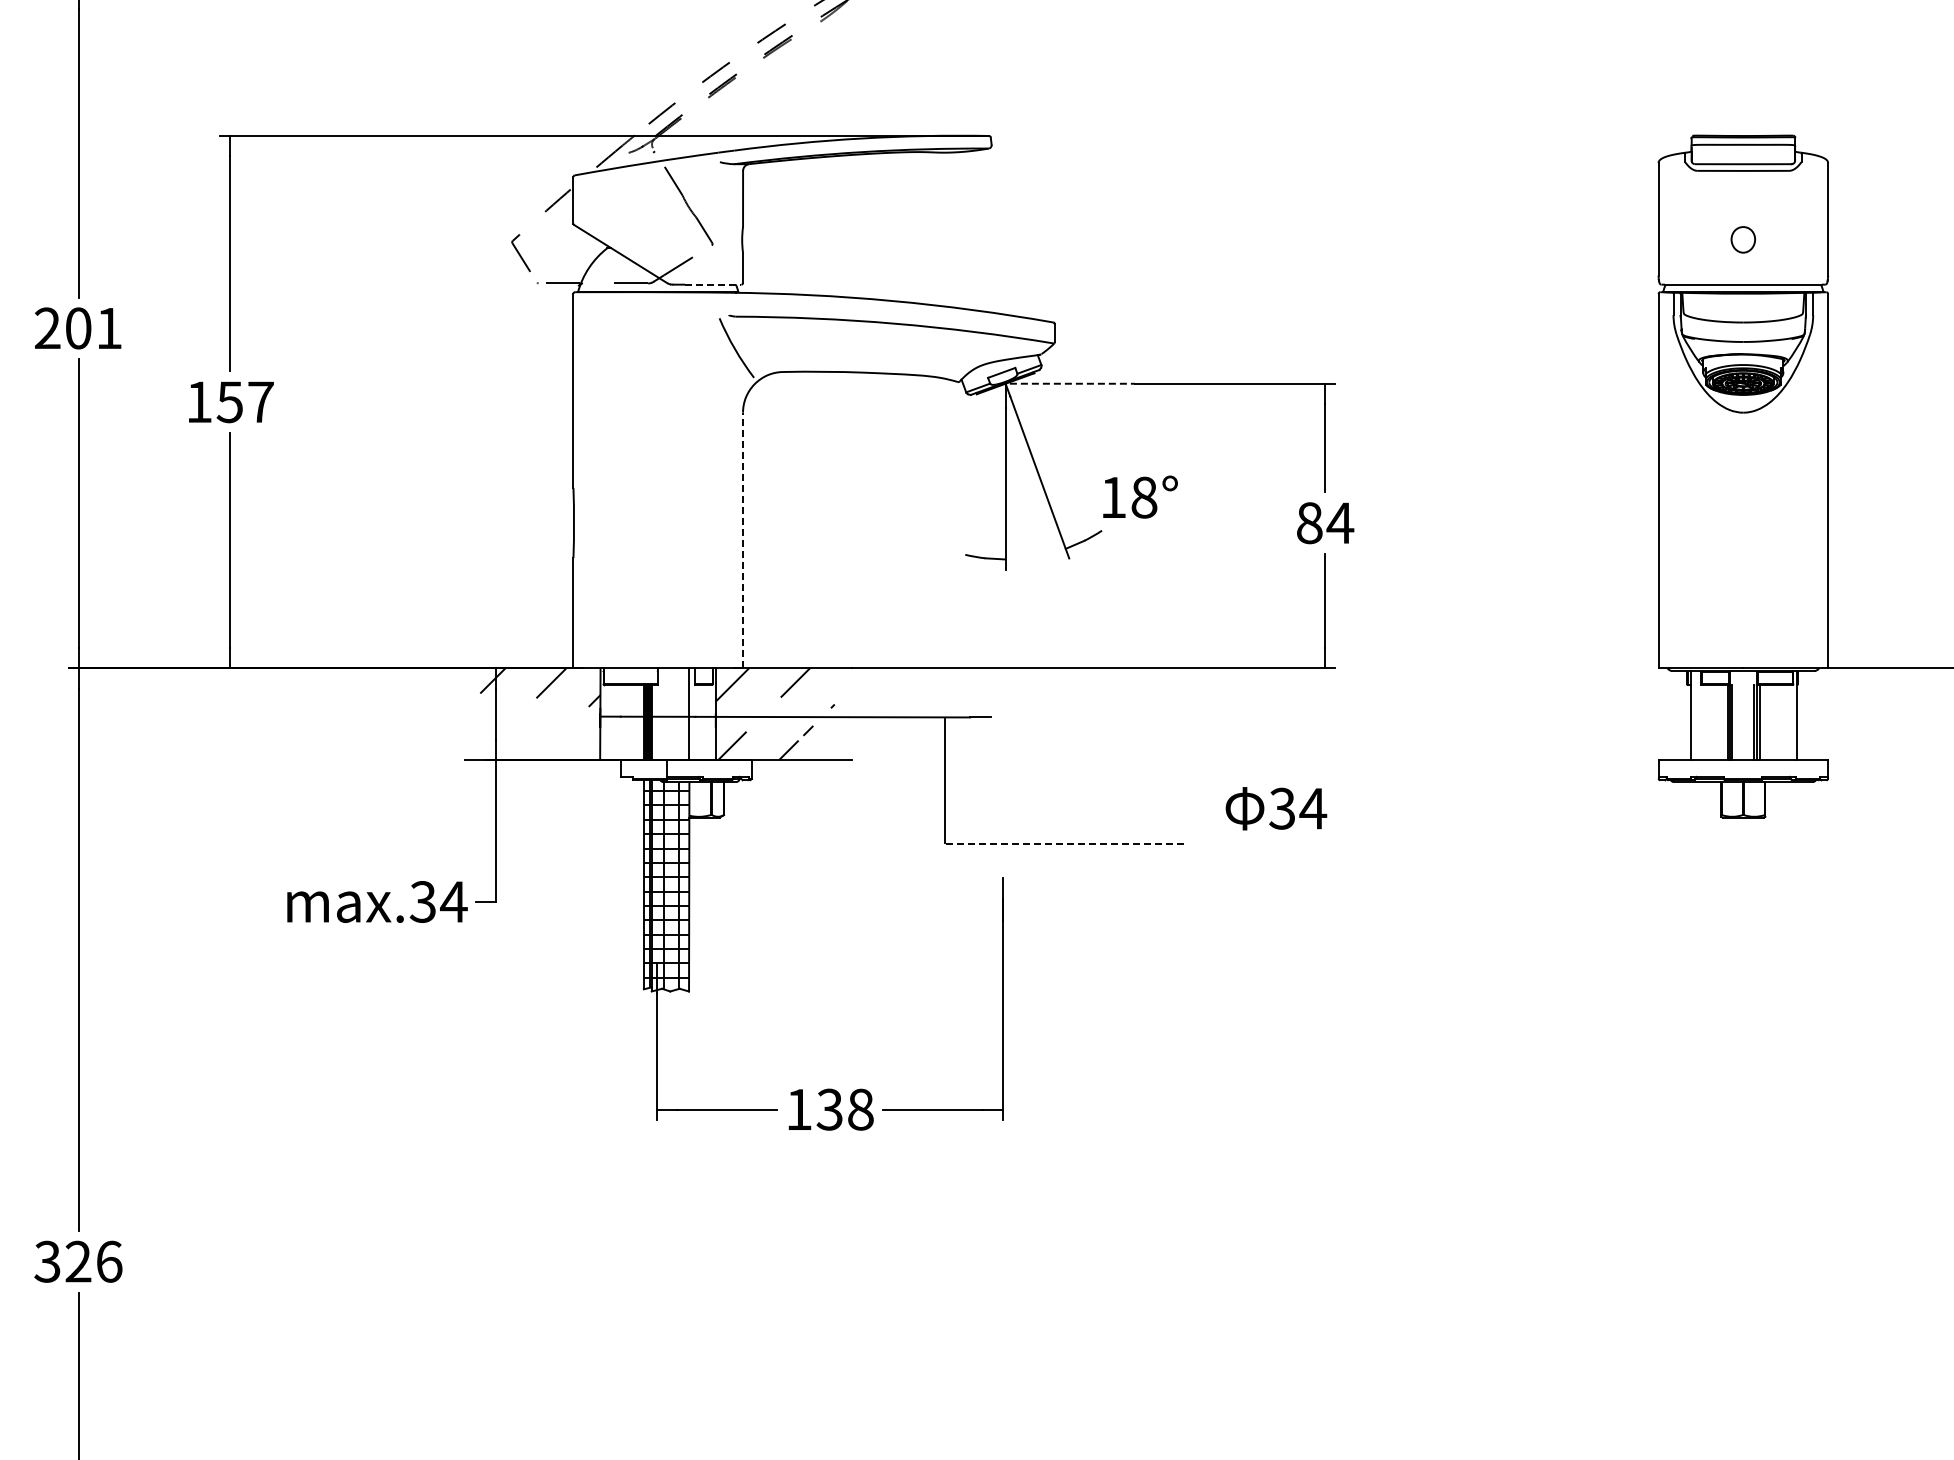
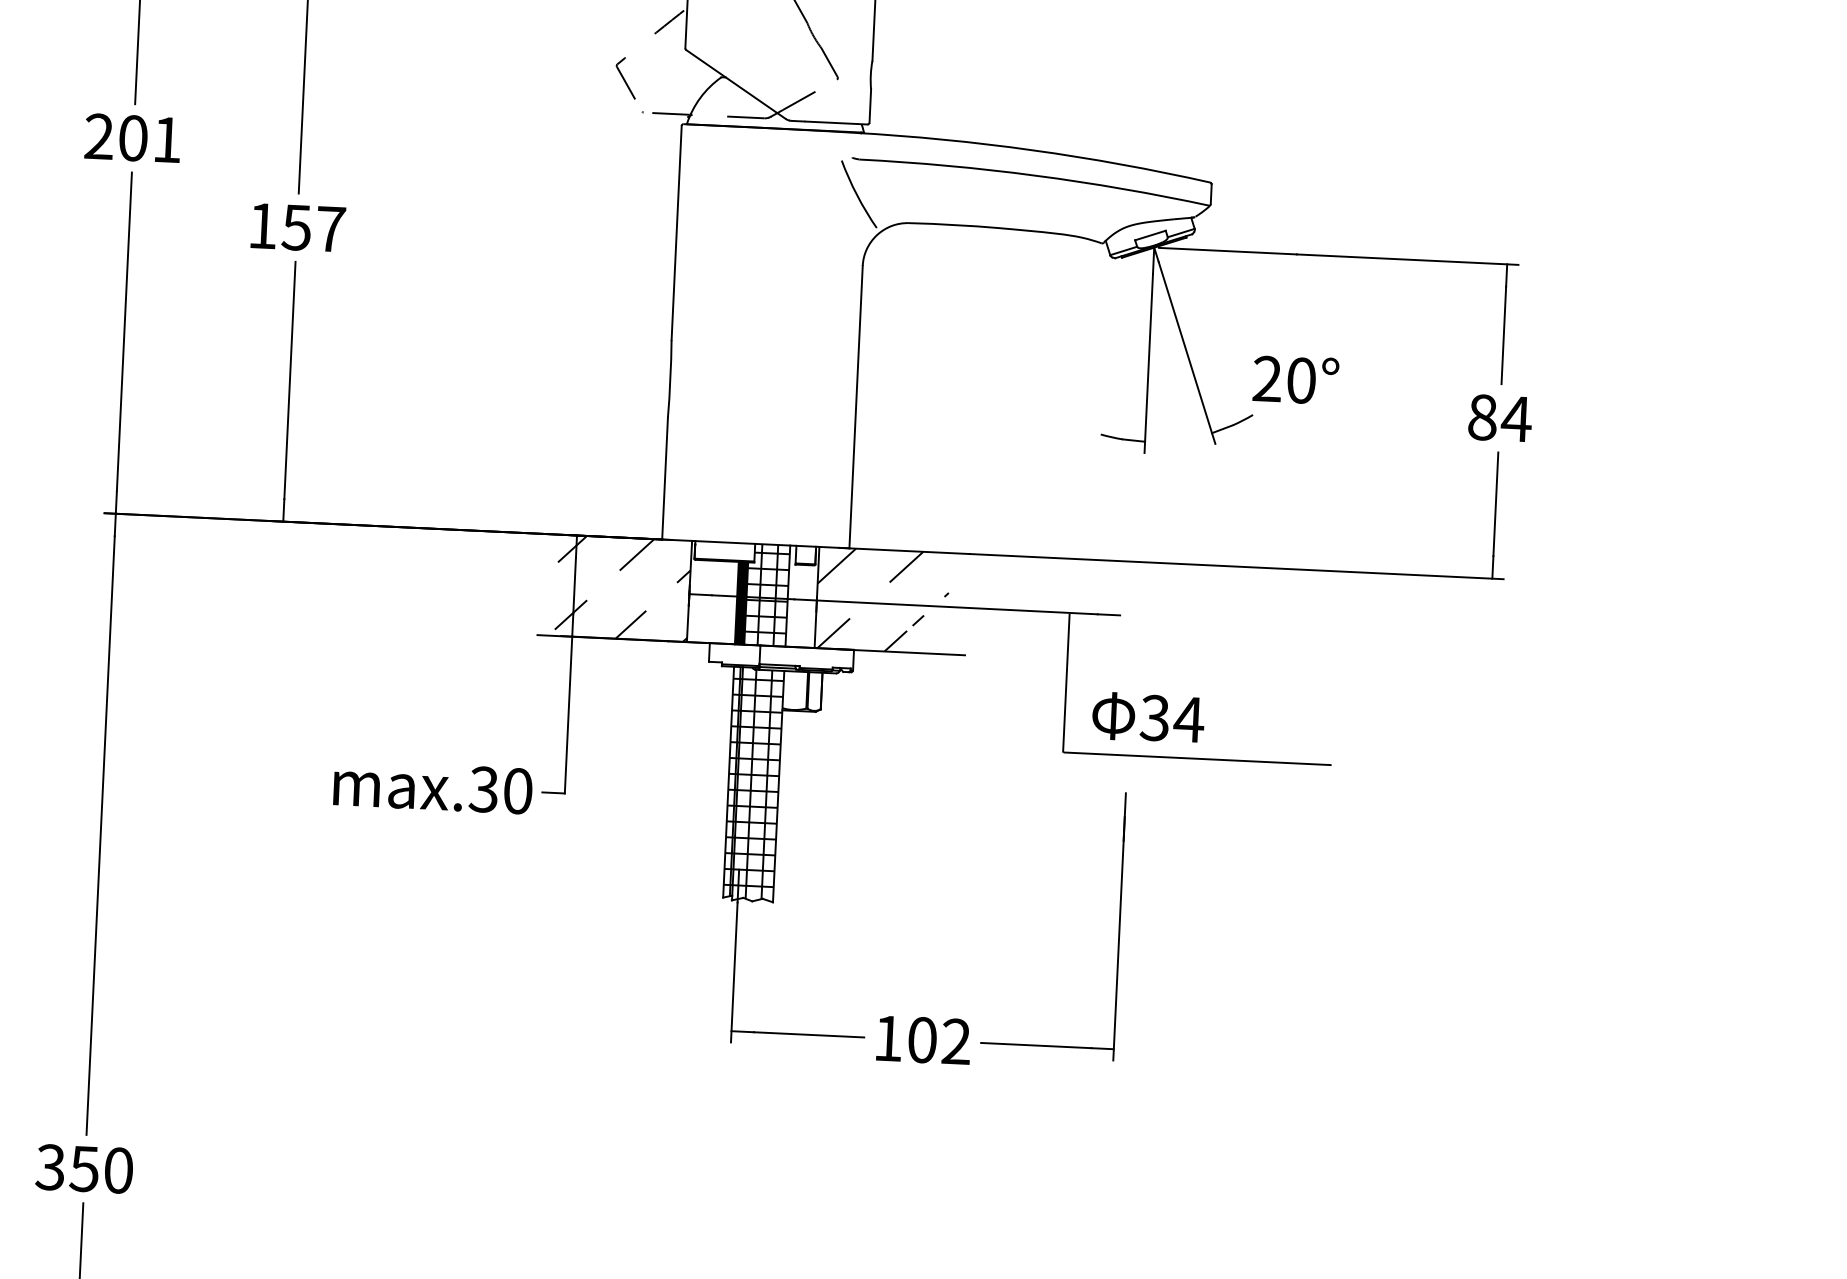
line: (713, 284) -> (836, 122), dashed -> solid
line: (1072, 383) -> (1228, 250), dashed -> solid
text: (1128, 497) -> (1283, 379), 18° -> 20°
line: (743, 540) -> (856, 407), dashed -> solid
hatch: (670, 713) -> (766, 594), added
hatch: (540, 743) -> (621, 620), added
text: (1276, 808) -> (1148, 717), moved
line: (1067, 843) -> (1198, 758), dashed -> solid
text: (453, 901) -> (517, 790), max.34 -> max.30
text: (844, 1109) -> (938, 1040), 138 -> 102
text: (93, 1261) -> (101, 1169), 326 -> 350

